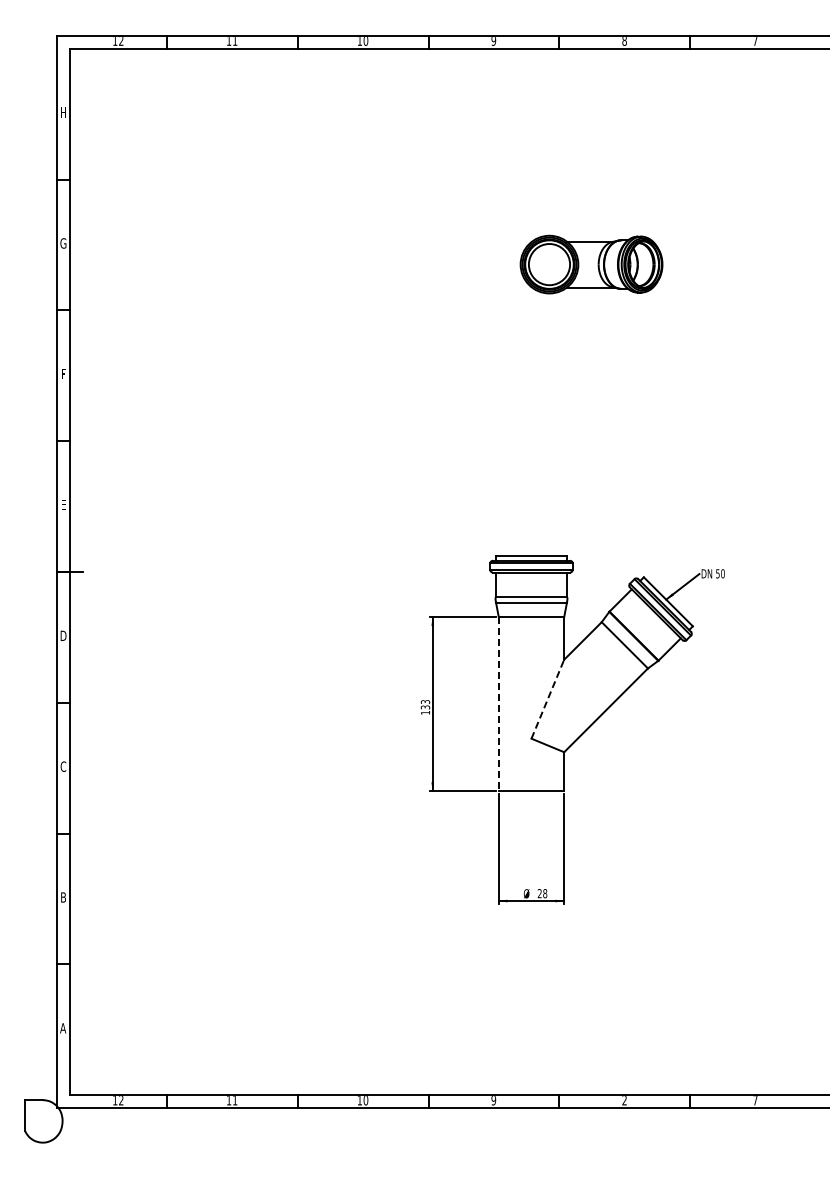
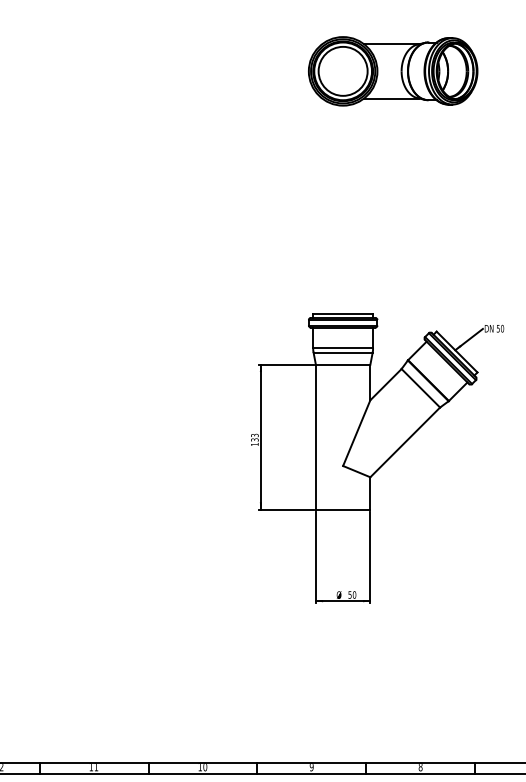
part: (591, 264) -> (393, 71), size x1.43
line: (547, 699) -> (356, 433), dashed -> solid
line: (498, 704) -> (315, 437), dashed -> solid
text: (542, 893) -> (352, 594), 28 -> 50
text: (624, 1100) -> (420, 767), 2 -> 8

